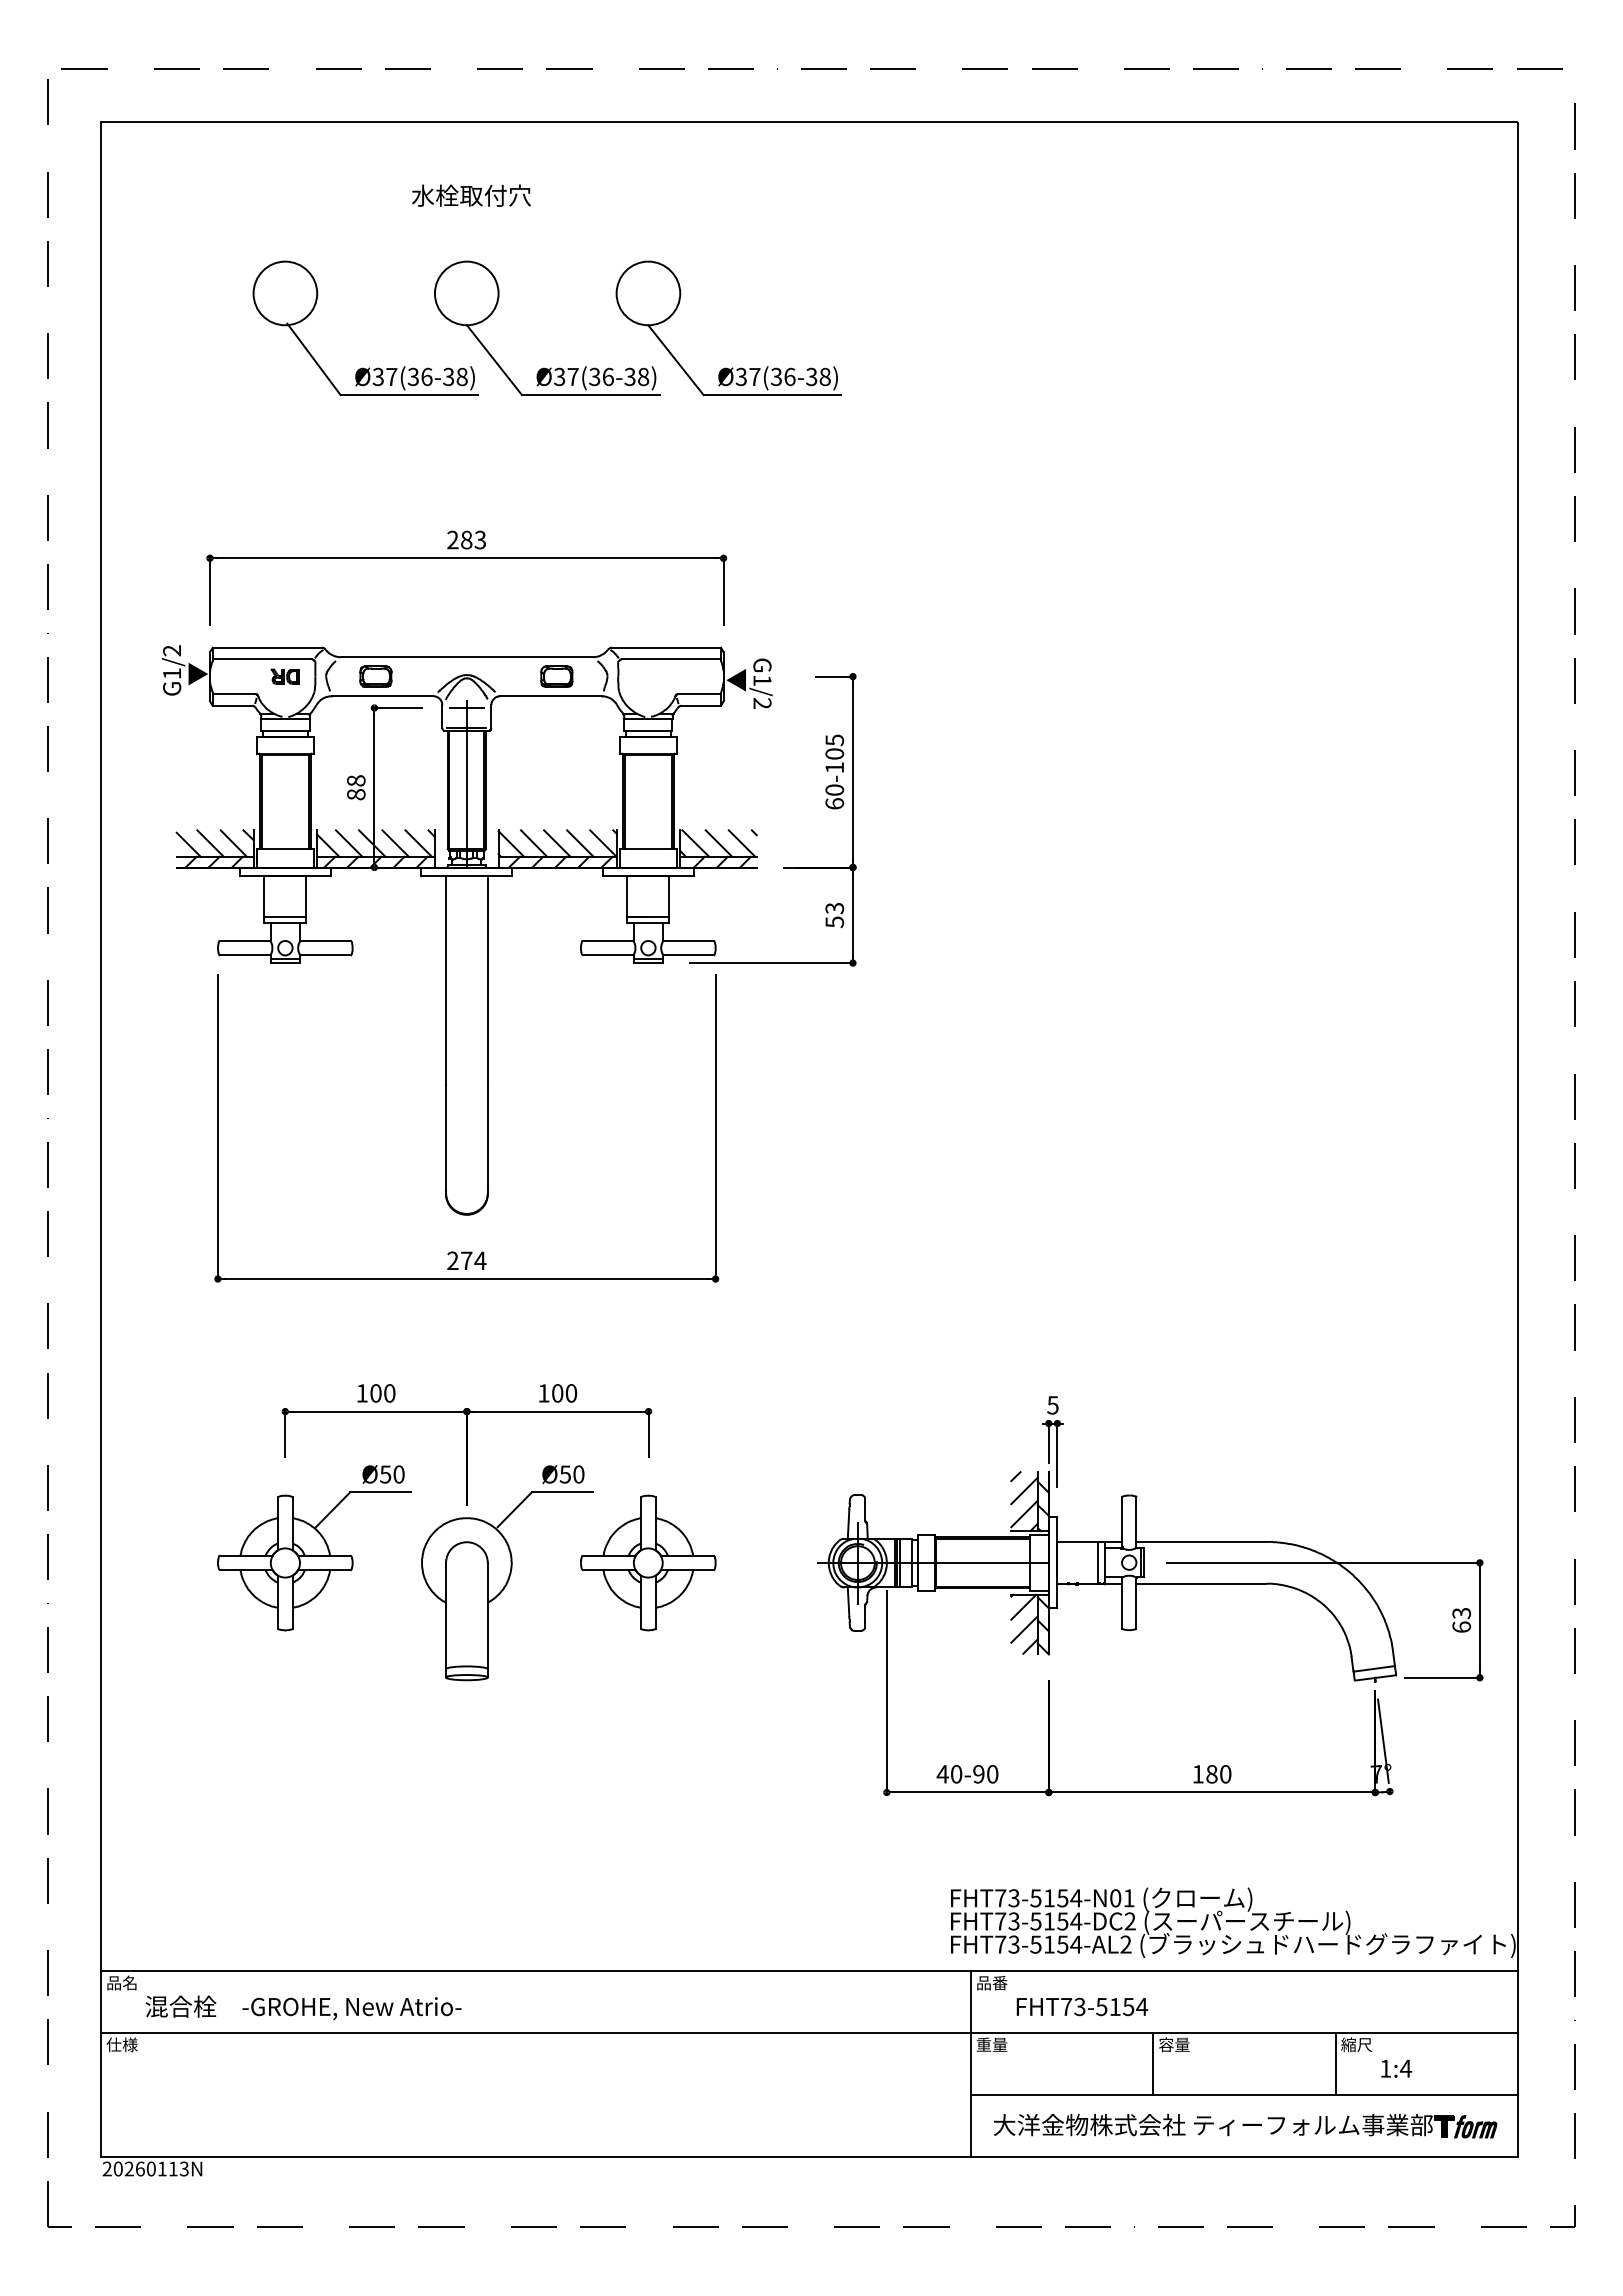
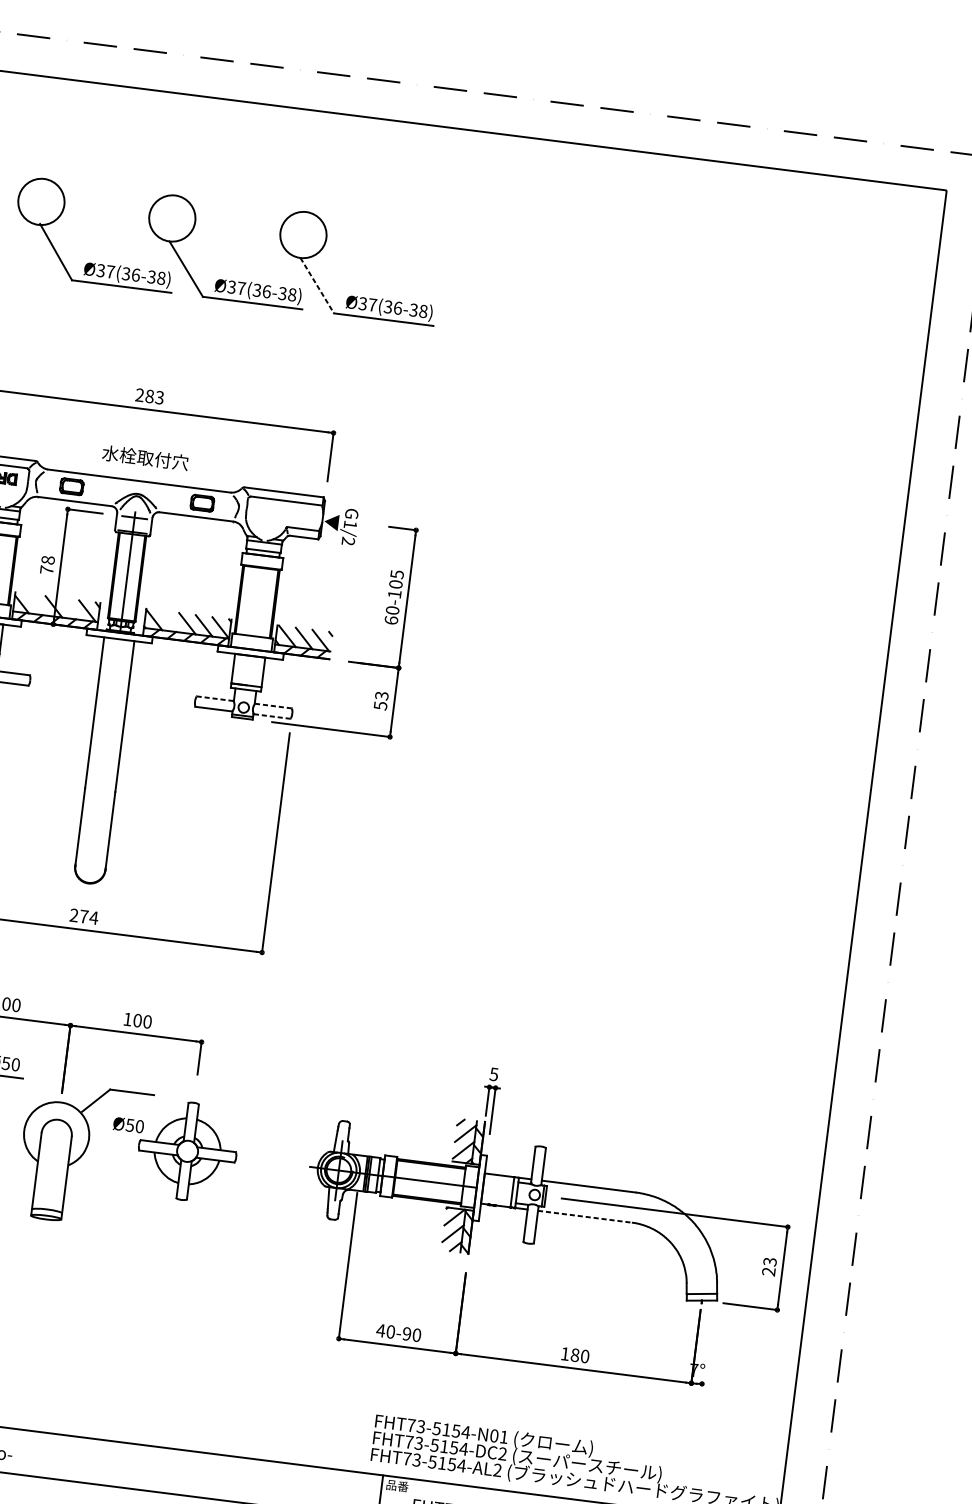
text: (471, 195) -> (145, 457), moved
line: (675, 360) -> (316, 285), solid -> dashed
text: (356, 794) -> (47, 570), 88 -> 78
line: (348, 843) -> (36, 604), removed
line: (395, 843) -> (70, 608), removed
line: (534, 843) -> (171, 621), removed
line: (607, 940) -> (214, 698), solid -> dashed
line: (688, 940) -> (273, 705), solid -> dashed
line: (689, 955) -> (272, 716), solid -> dashed
text: (563, 1474) -> (128, 1125), moved
line: (1201, 1583) -> (585, 1216), solid -> dashed
text: (1461, 1626) -> (768, 1271), 63 -> 23
line: (1383, 1740) -> (702, 1346), removed

